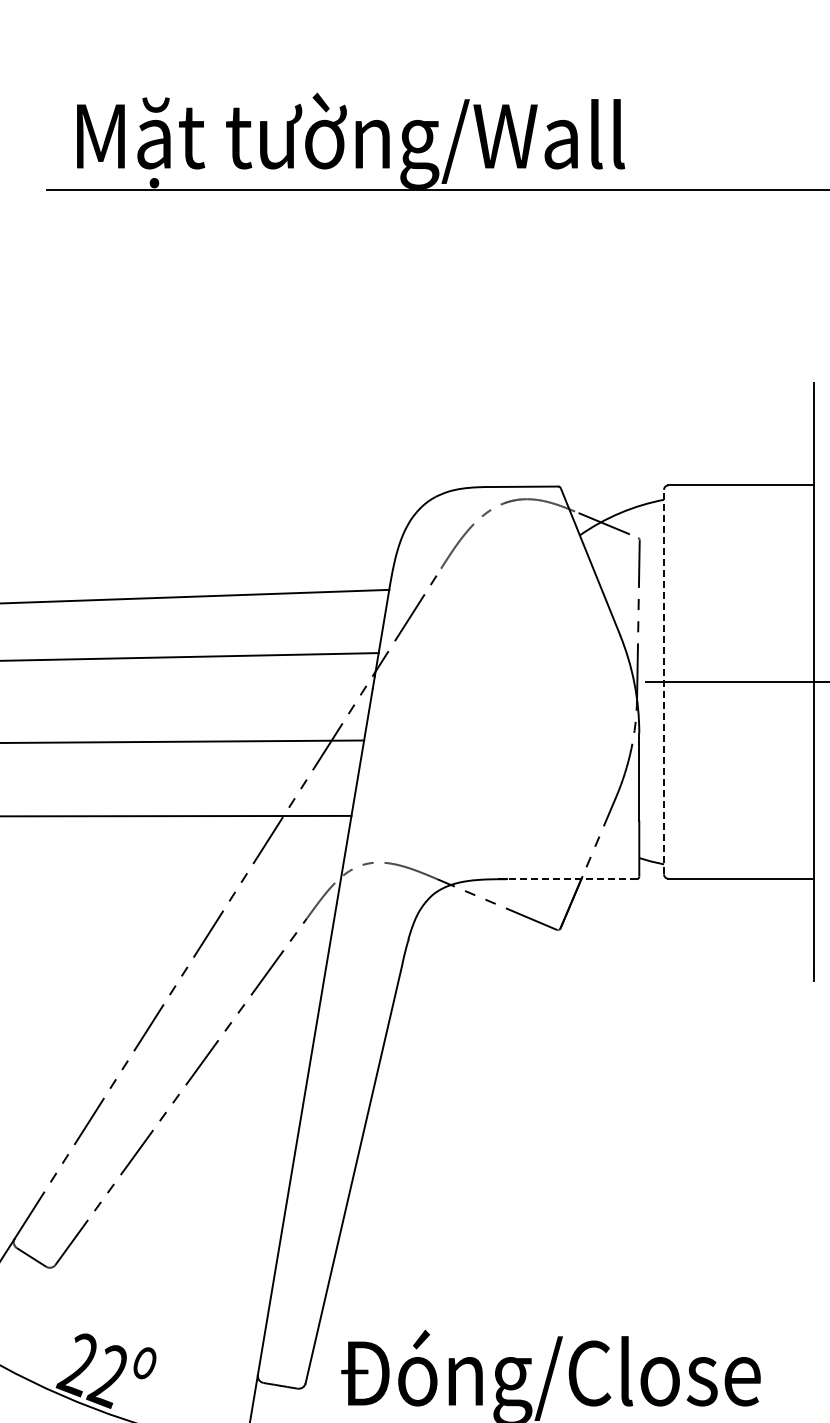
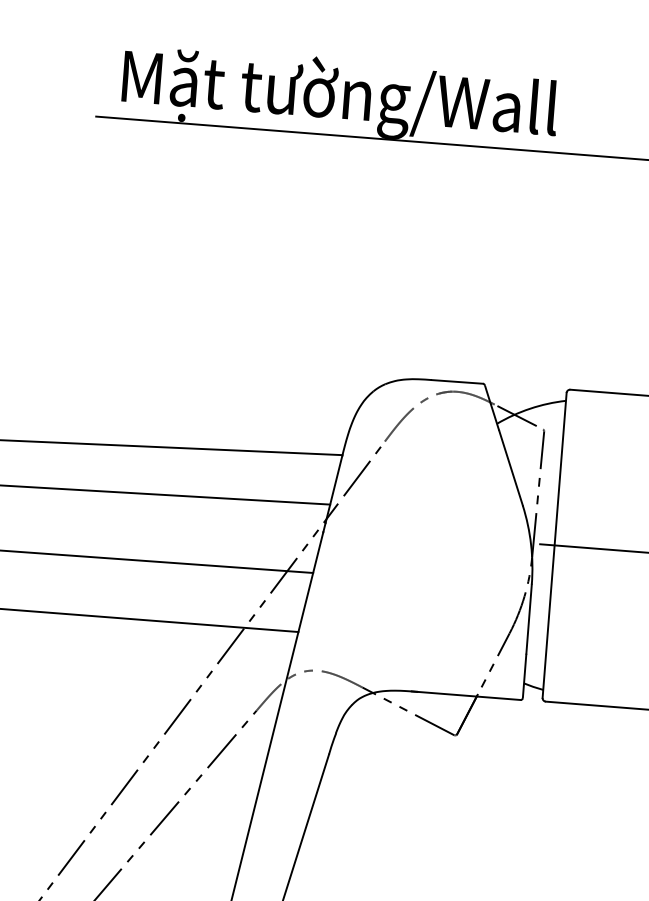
line: (664, 681) -> (555, 544), dashed -> solid
line: (571, 879) -> (468, 696), dashed -> solid

